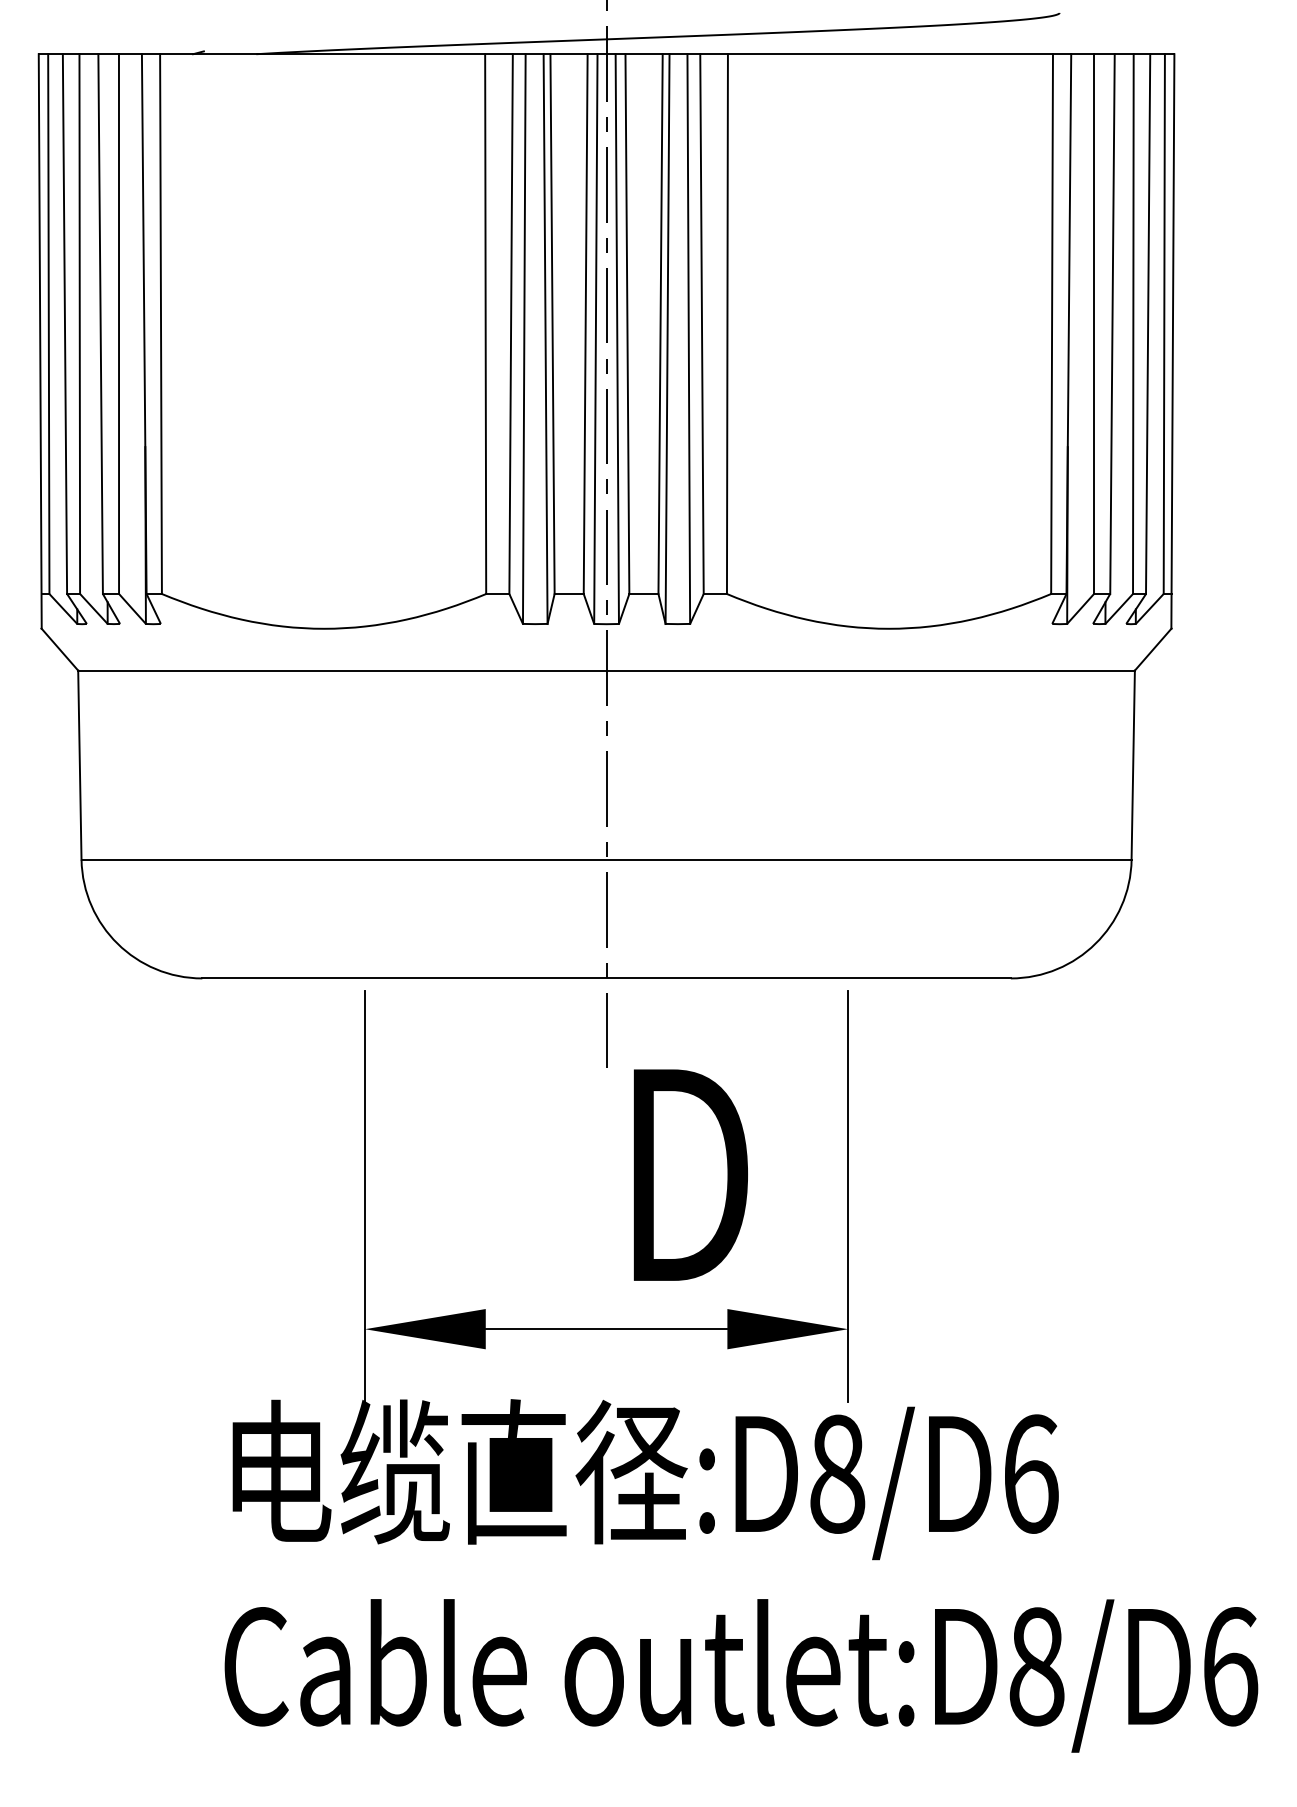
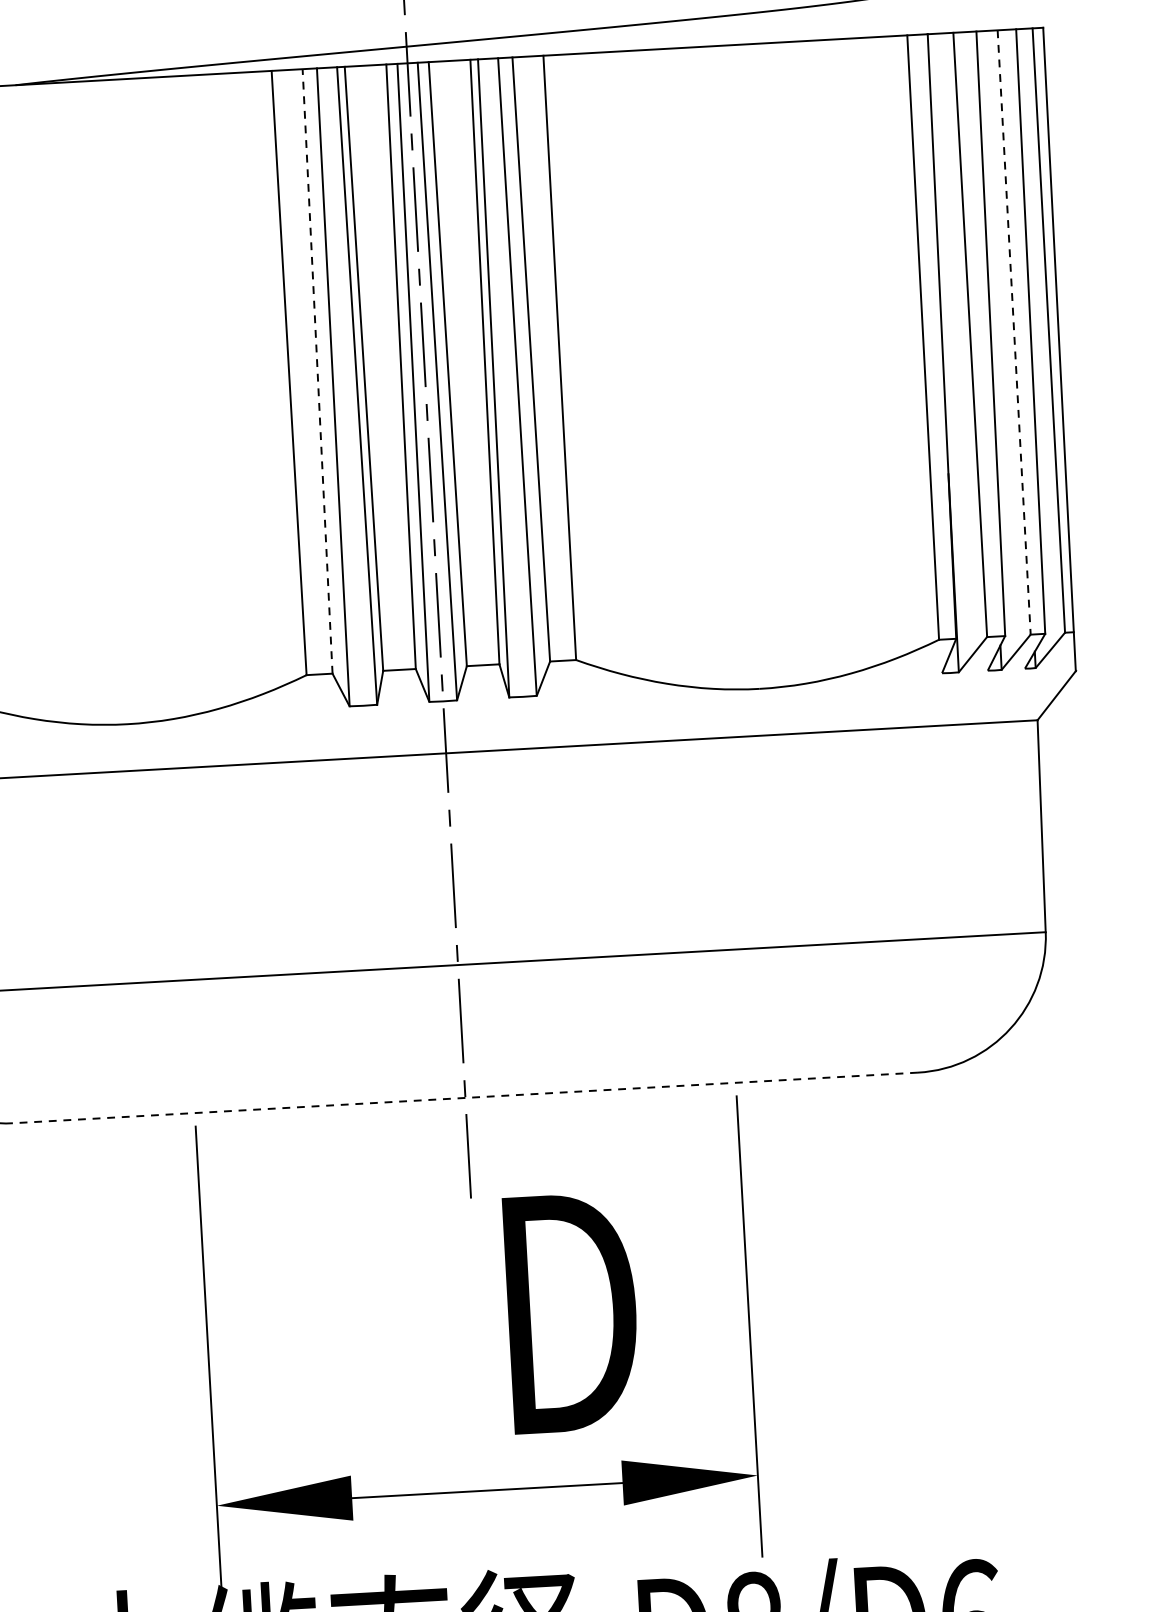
line: (511, 324) -> (318, 371), solid -> dashed
line: (1133, 324) -> (1014, 332), solid -> dashed
line: (606, 978) -> (465, 1098), solid -> dashed

